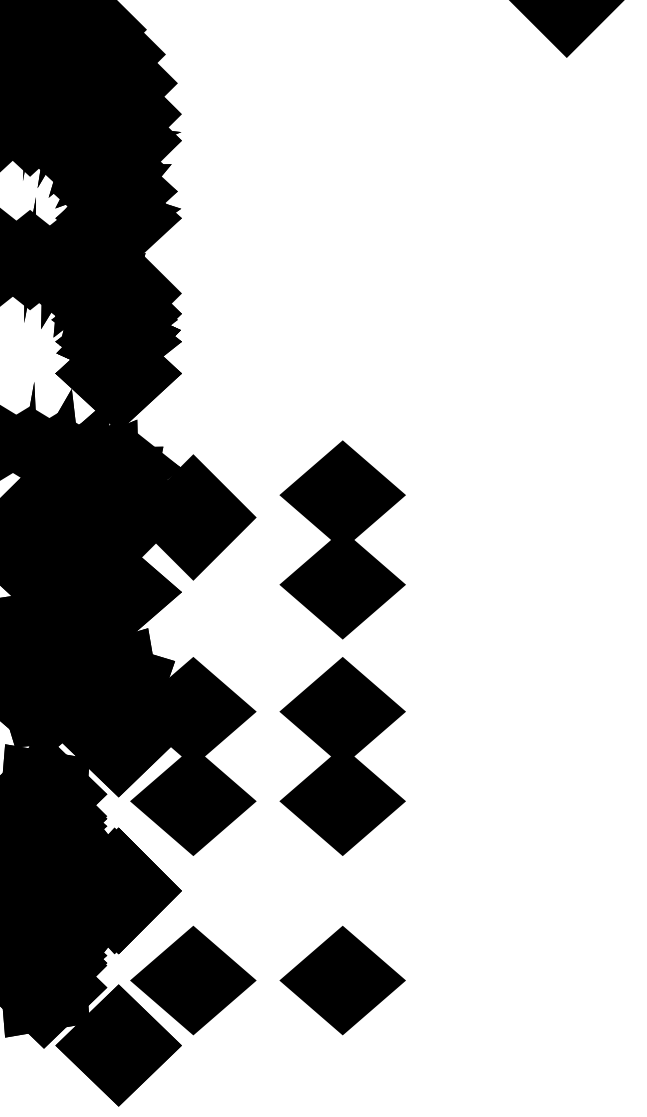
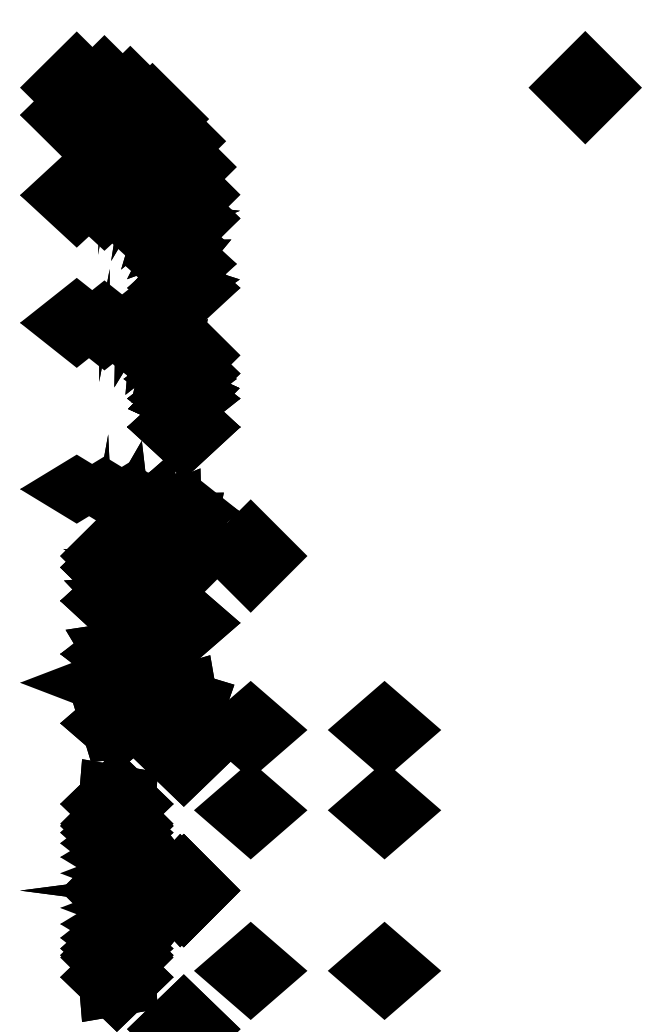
part: (342, 540) -> (384, 576), removed

